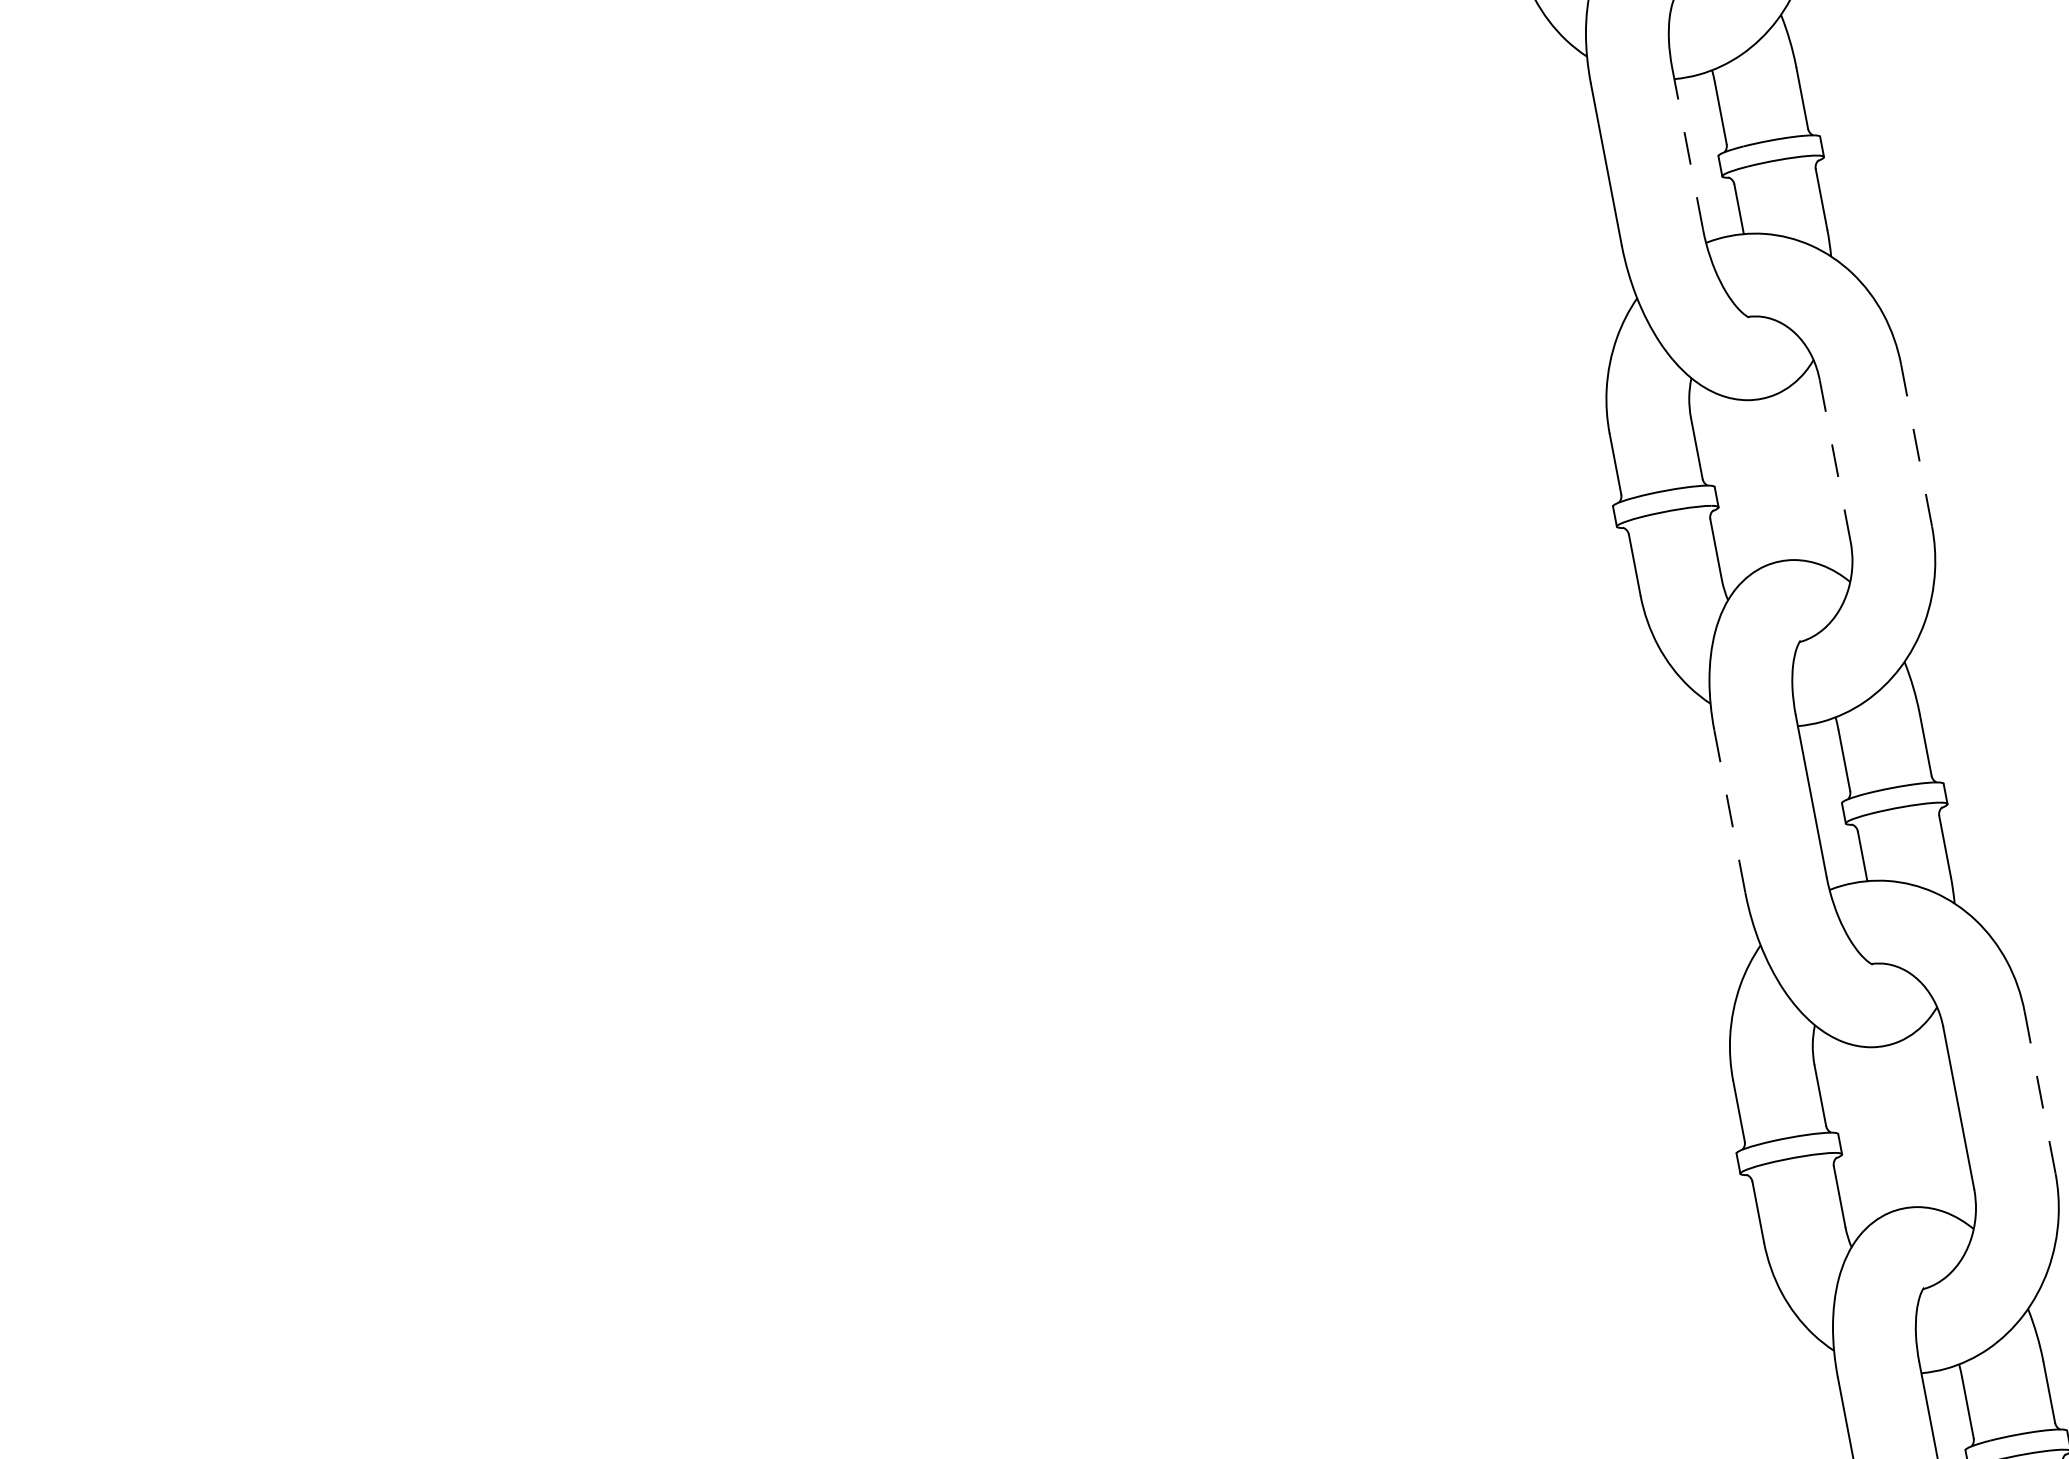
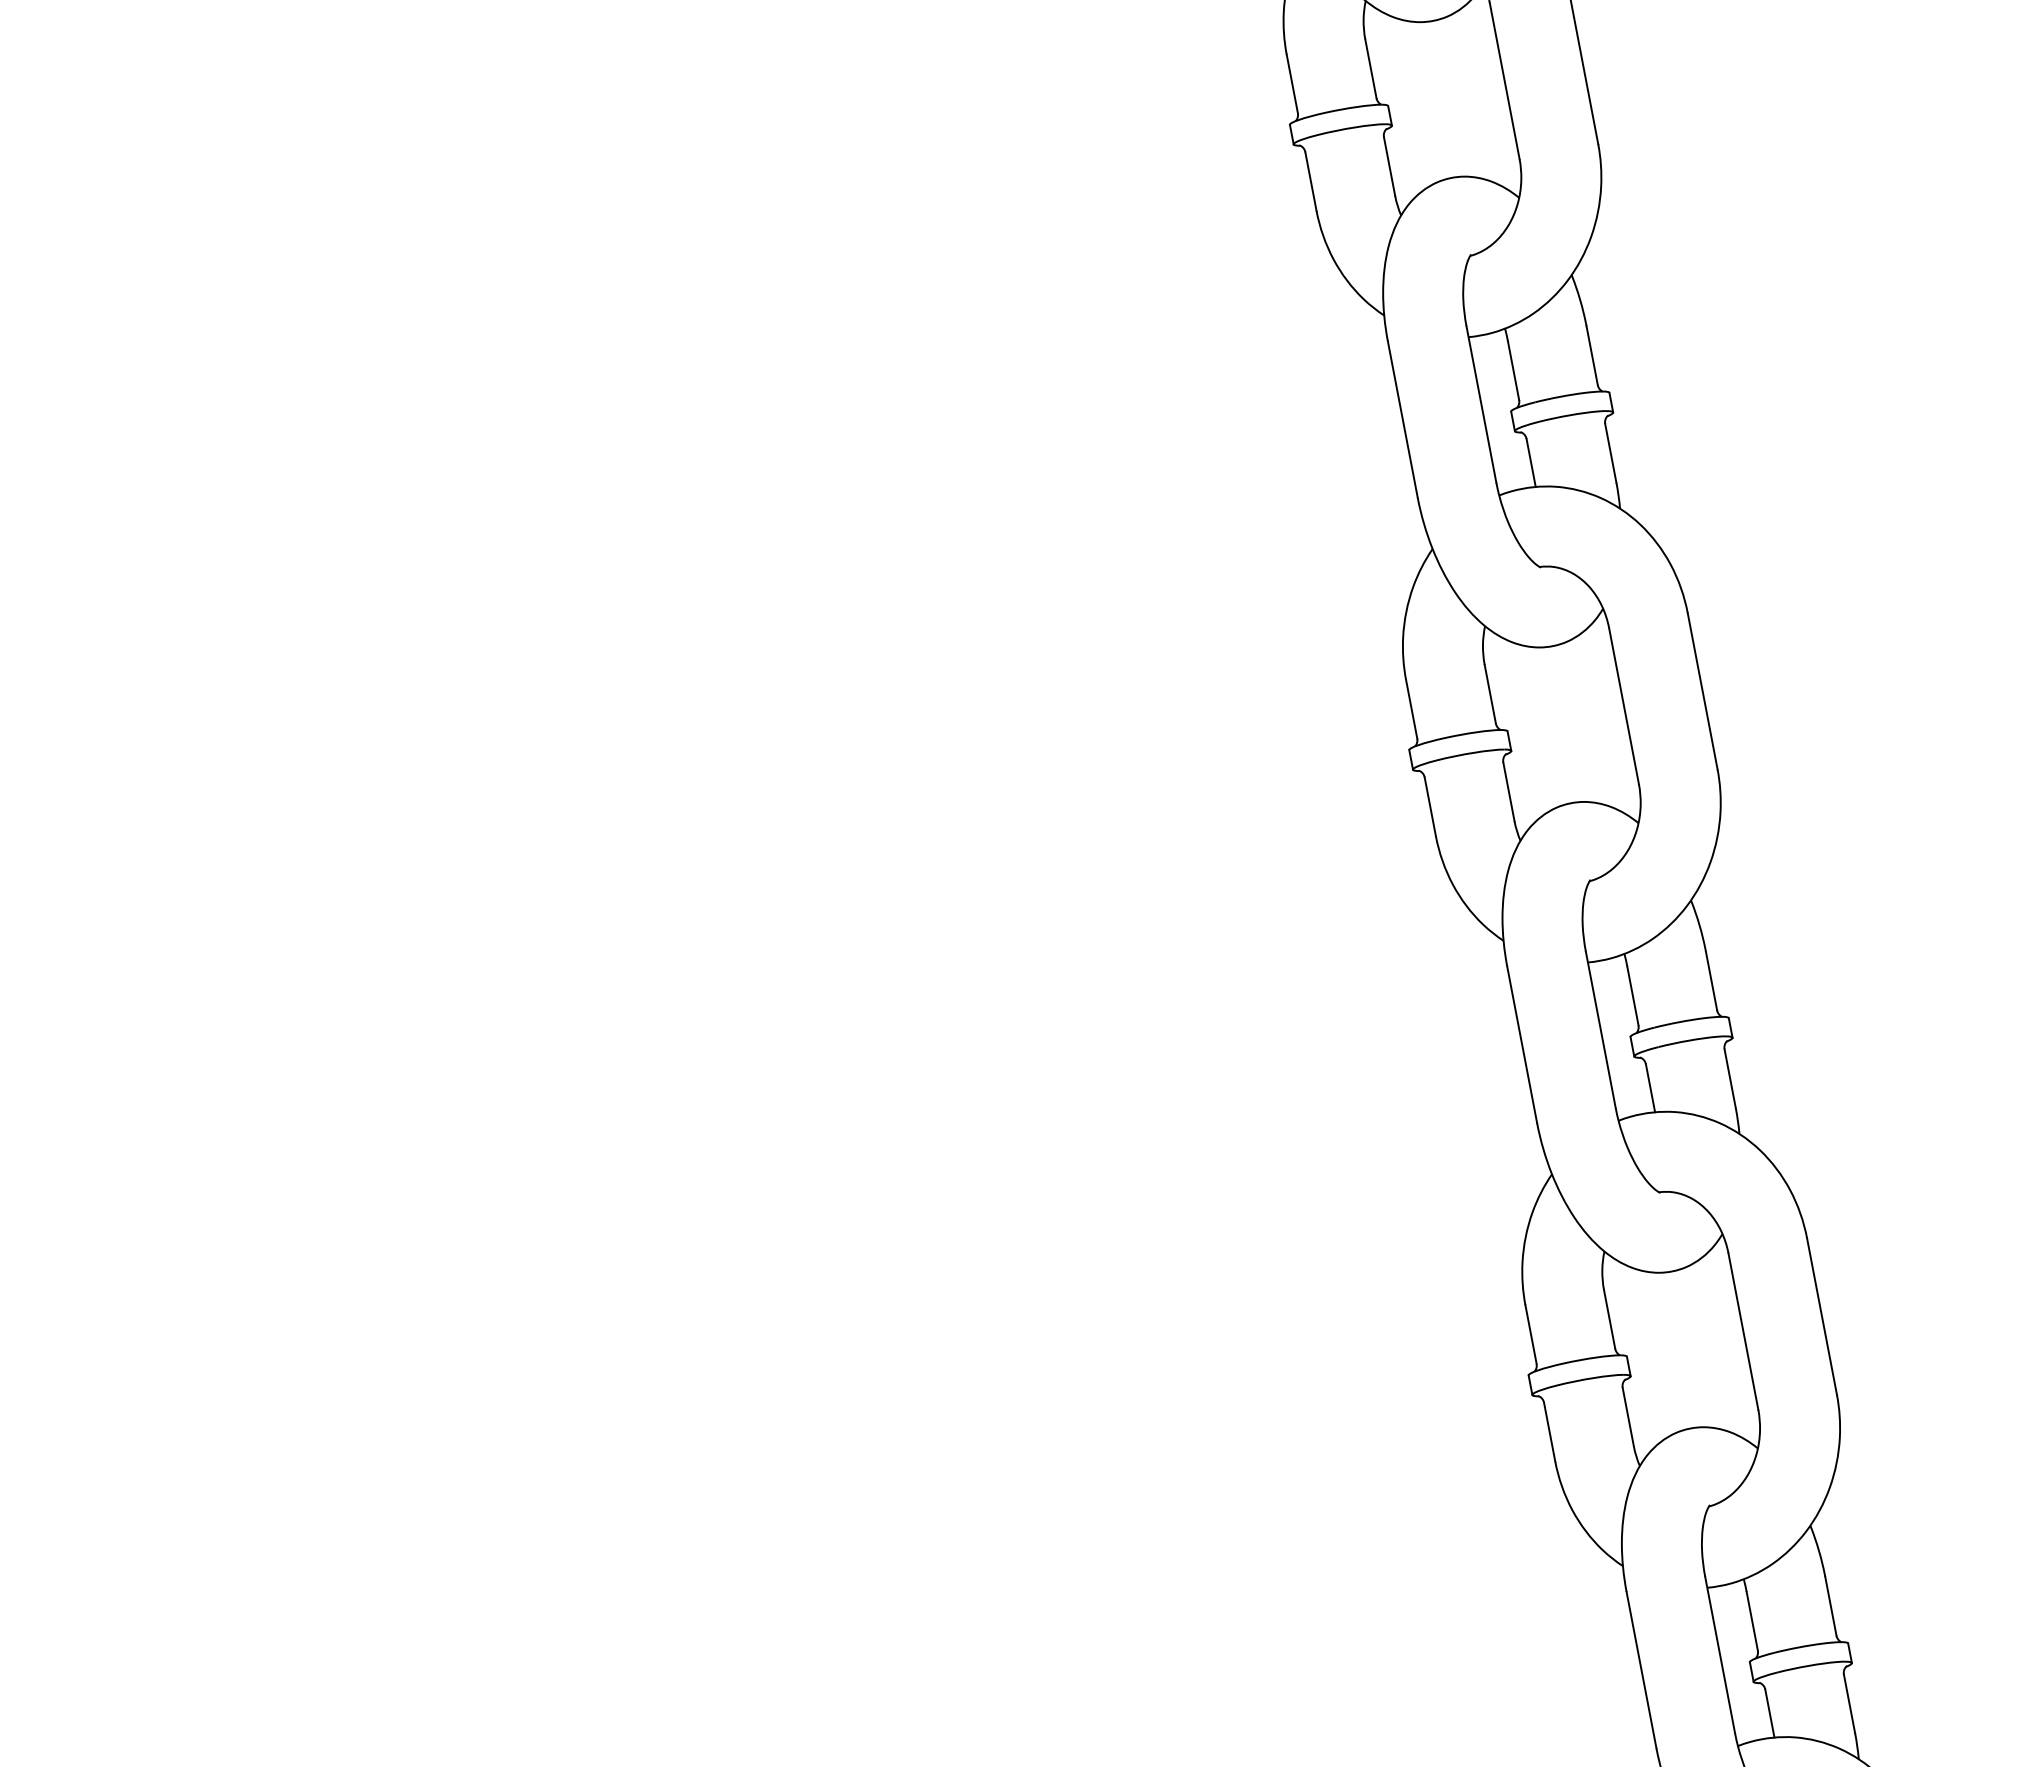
line: (1687, 148) -> (1481, 404), dashed -> solid
line: (1916, 445) -> (1702, 691), dashed -> solid
line: (1835, 461) -> (1624, 706), dashed -> solid
line: (1730, 811) -> (1522, 1044), dashed -> solid
line: (2040, 1092) -> (1822, 1316), dashed -> solid

